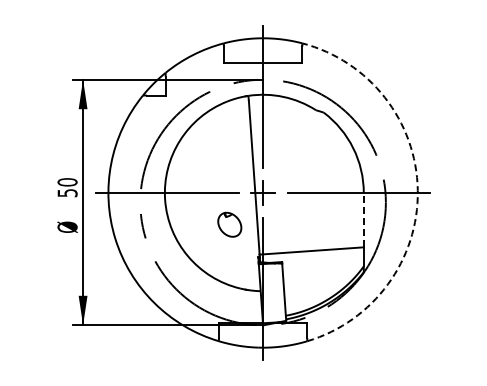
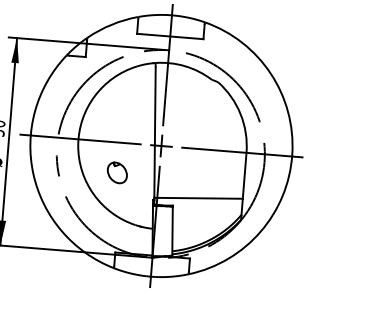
arc: (417, 190) -> (292, 154), dashed -> solid
line: (363, 219) -> (244, 175), dashed -> solid
part: (229, 224) -> (117, 172), moved

